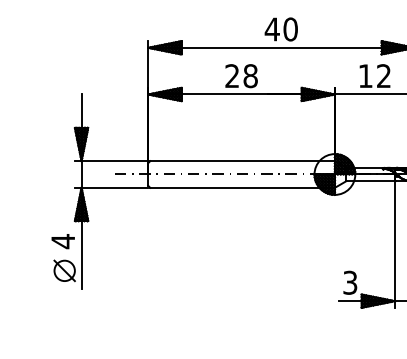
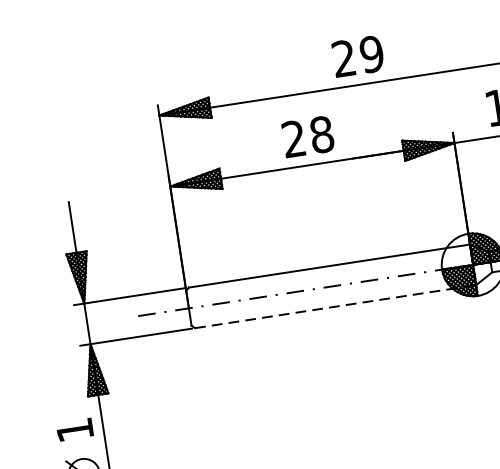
text: (280, 29) -> (356, 56), 40 -> 29
line: (243, 187) -> (336, 305), solid -> dashed
text: (62, 241) -> (73, 430), 4 -> 1

